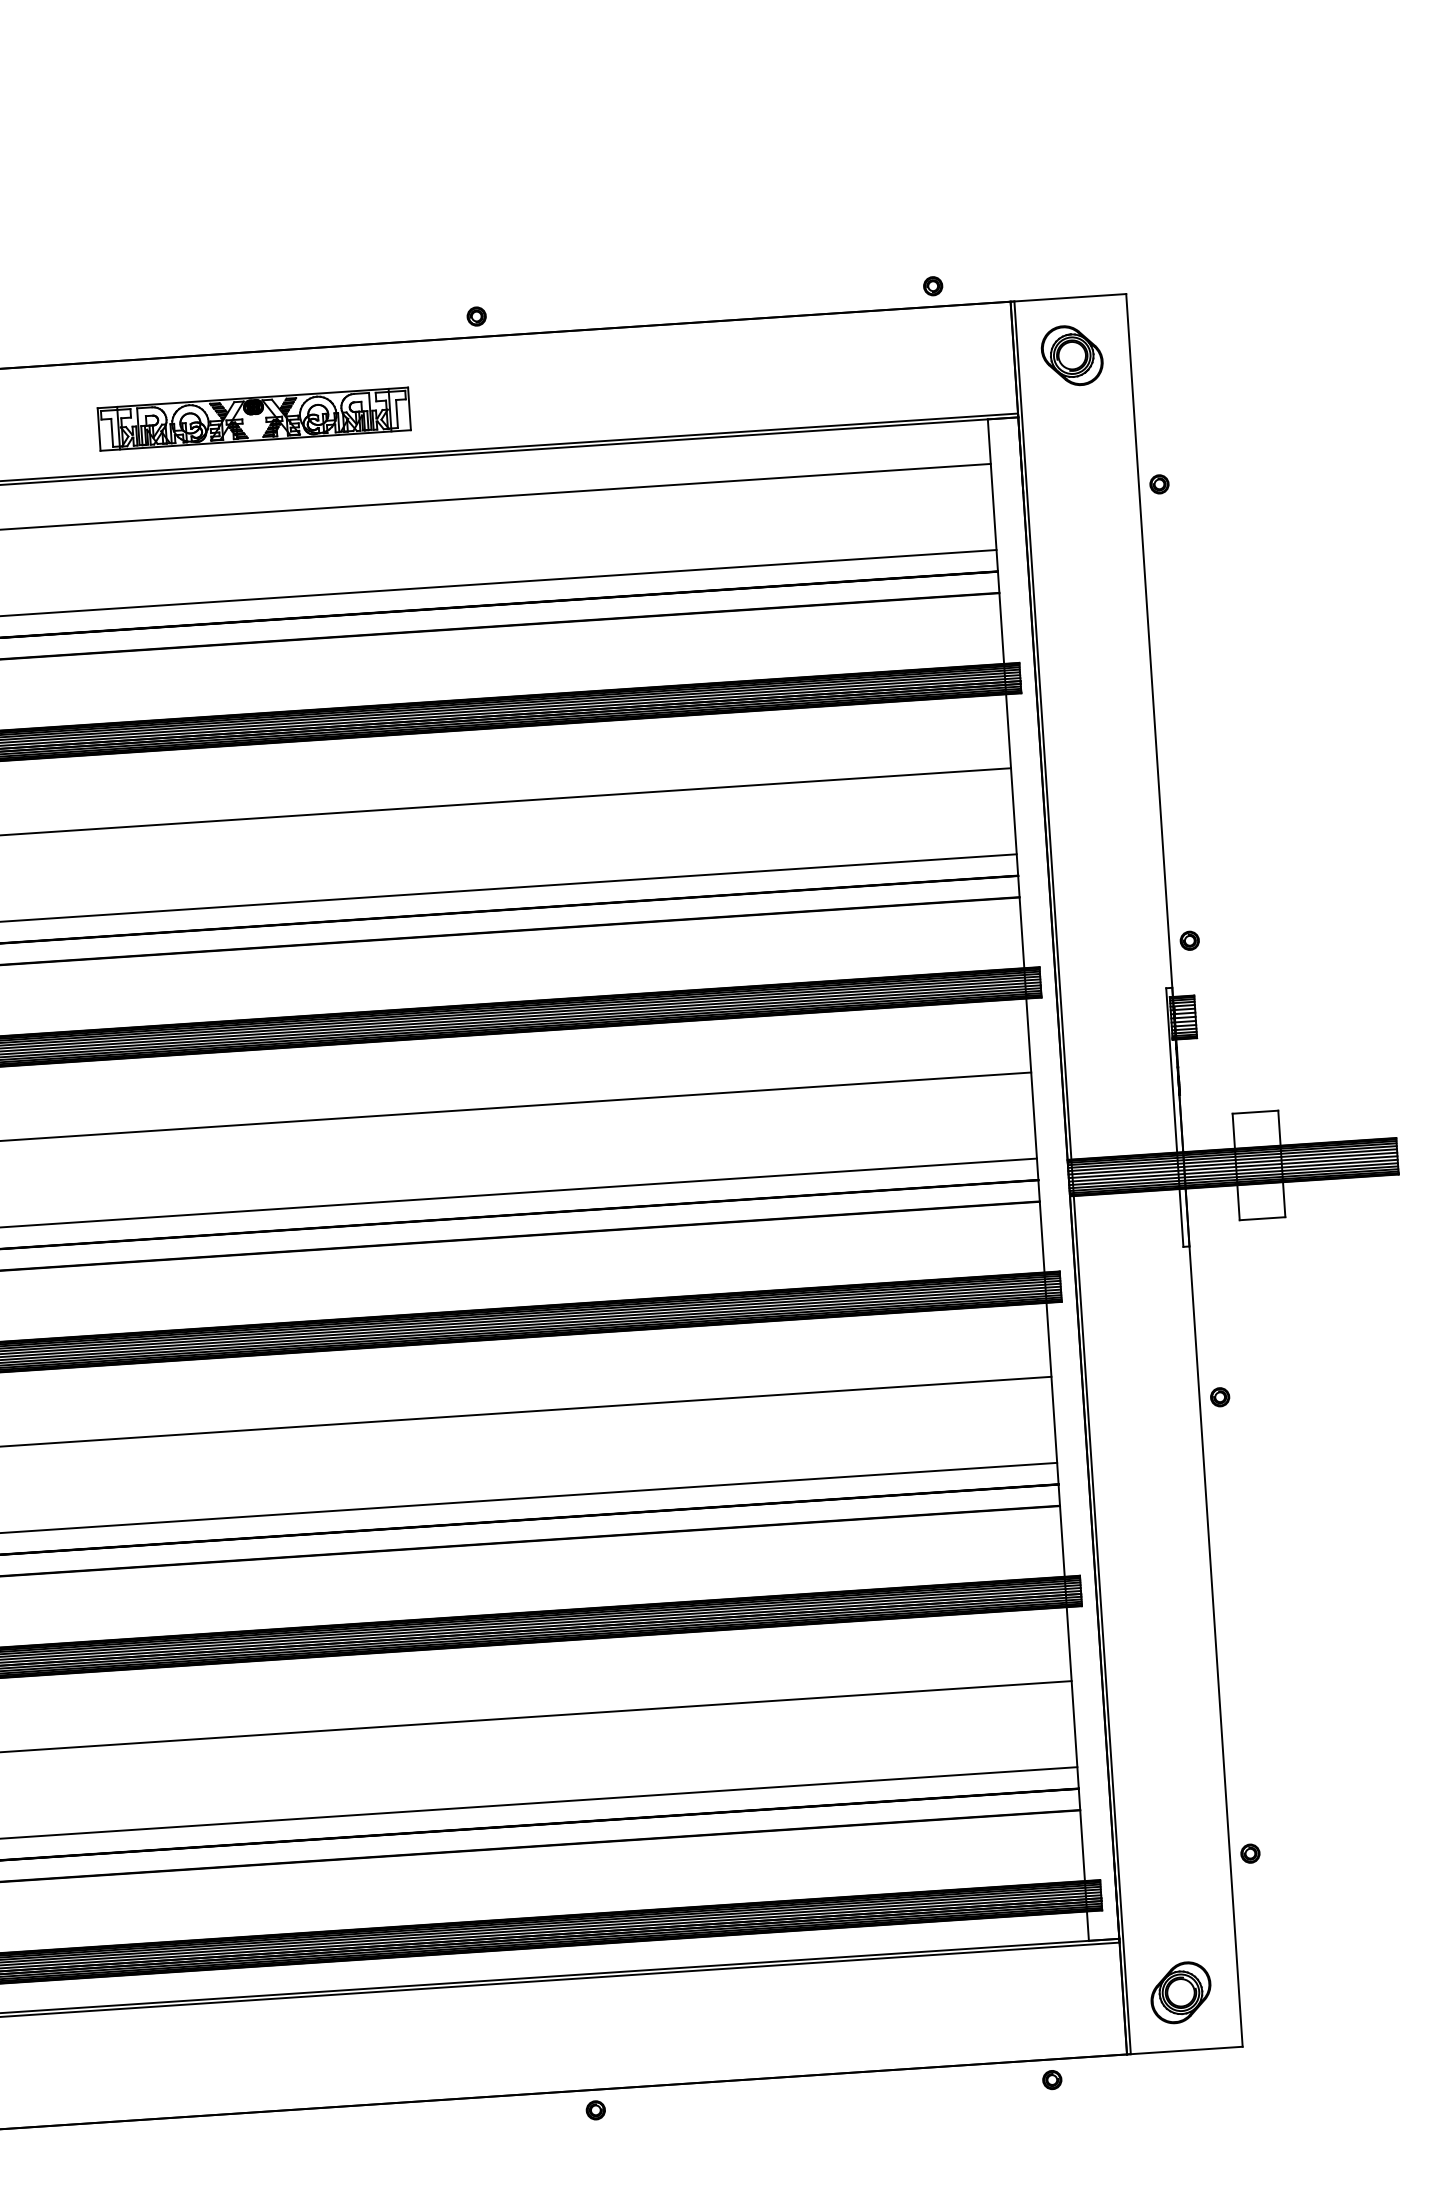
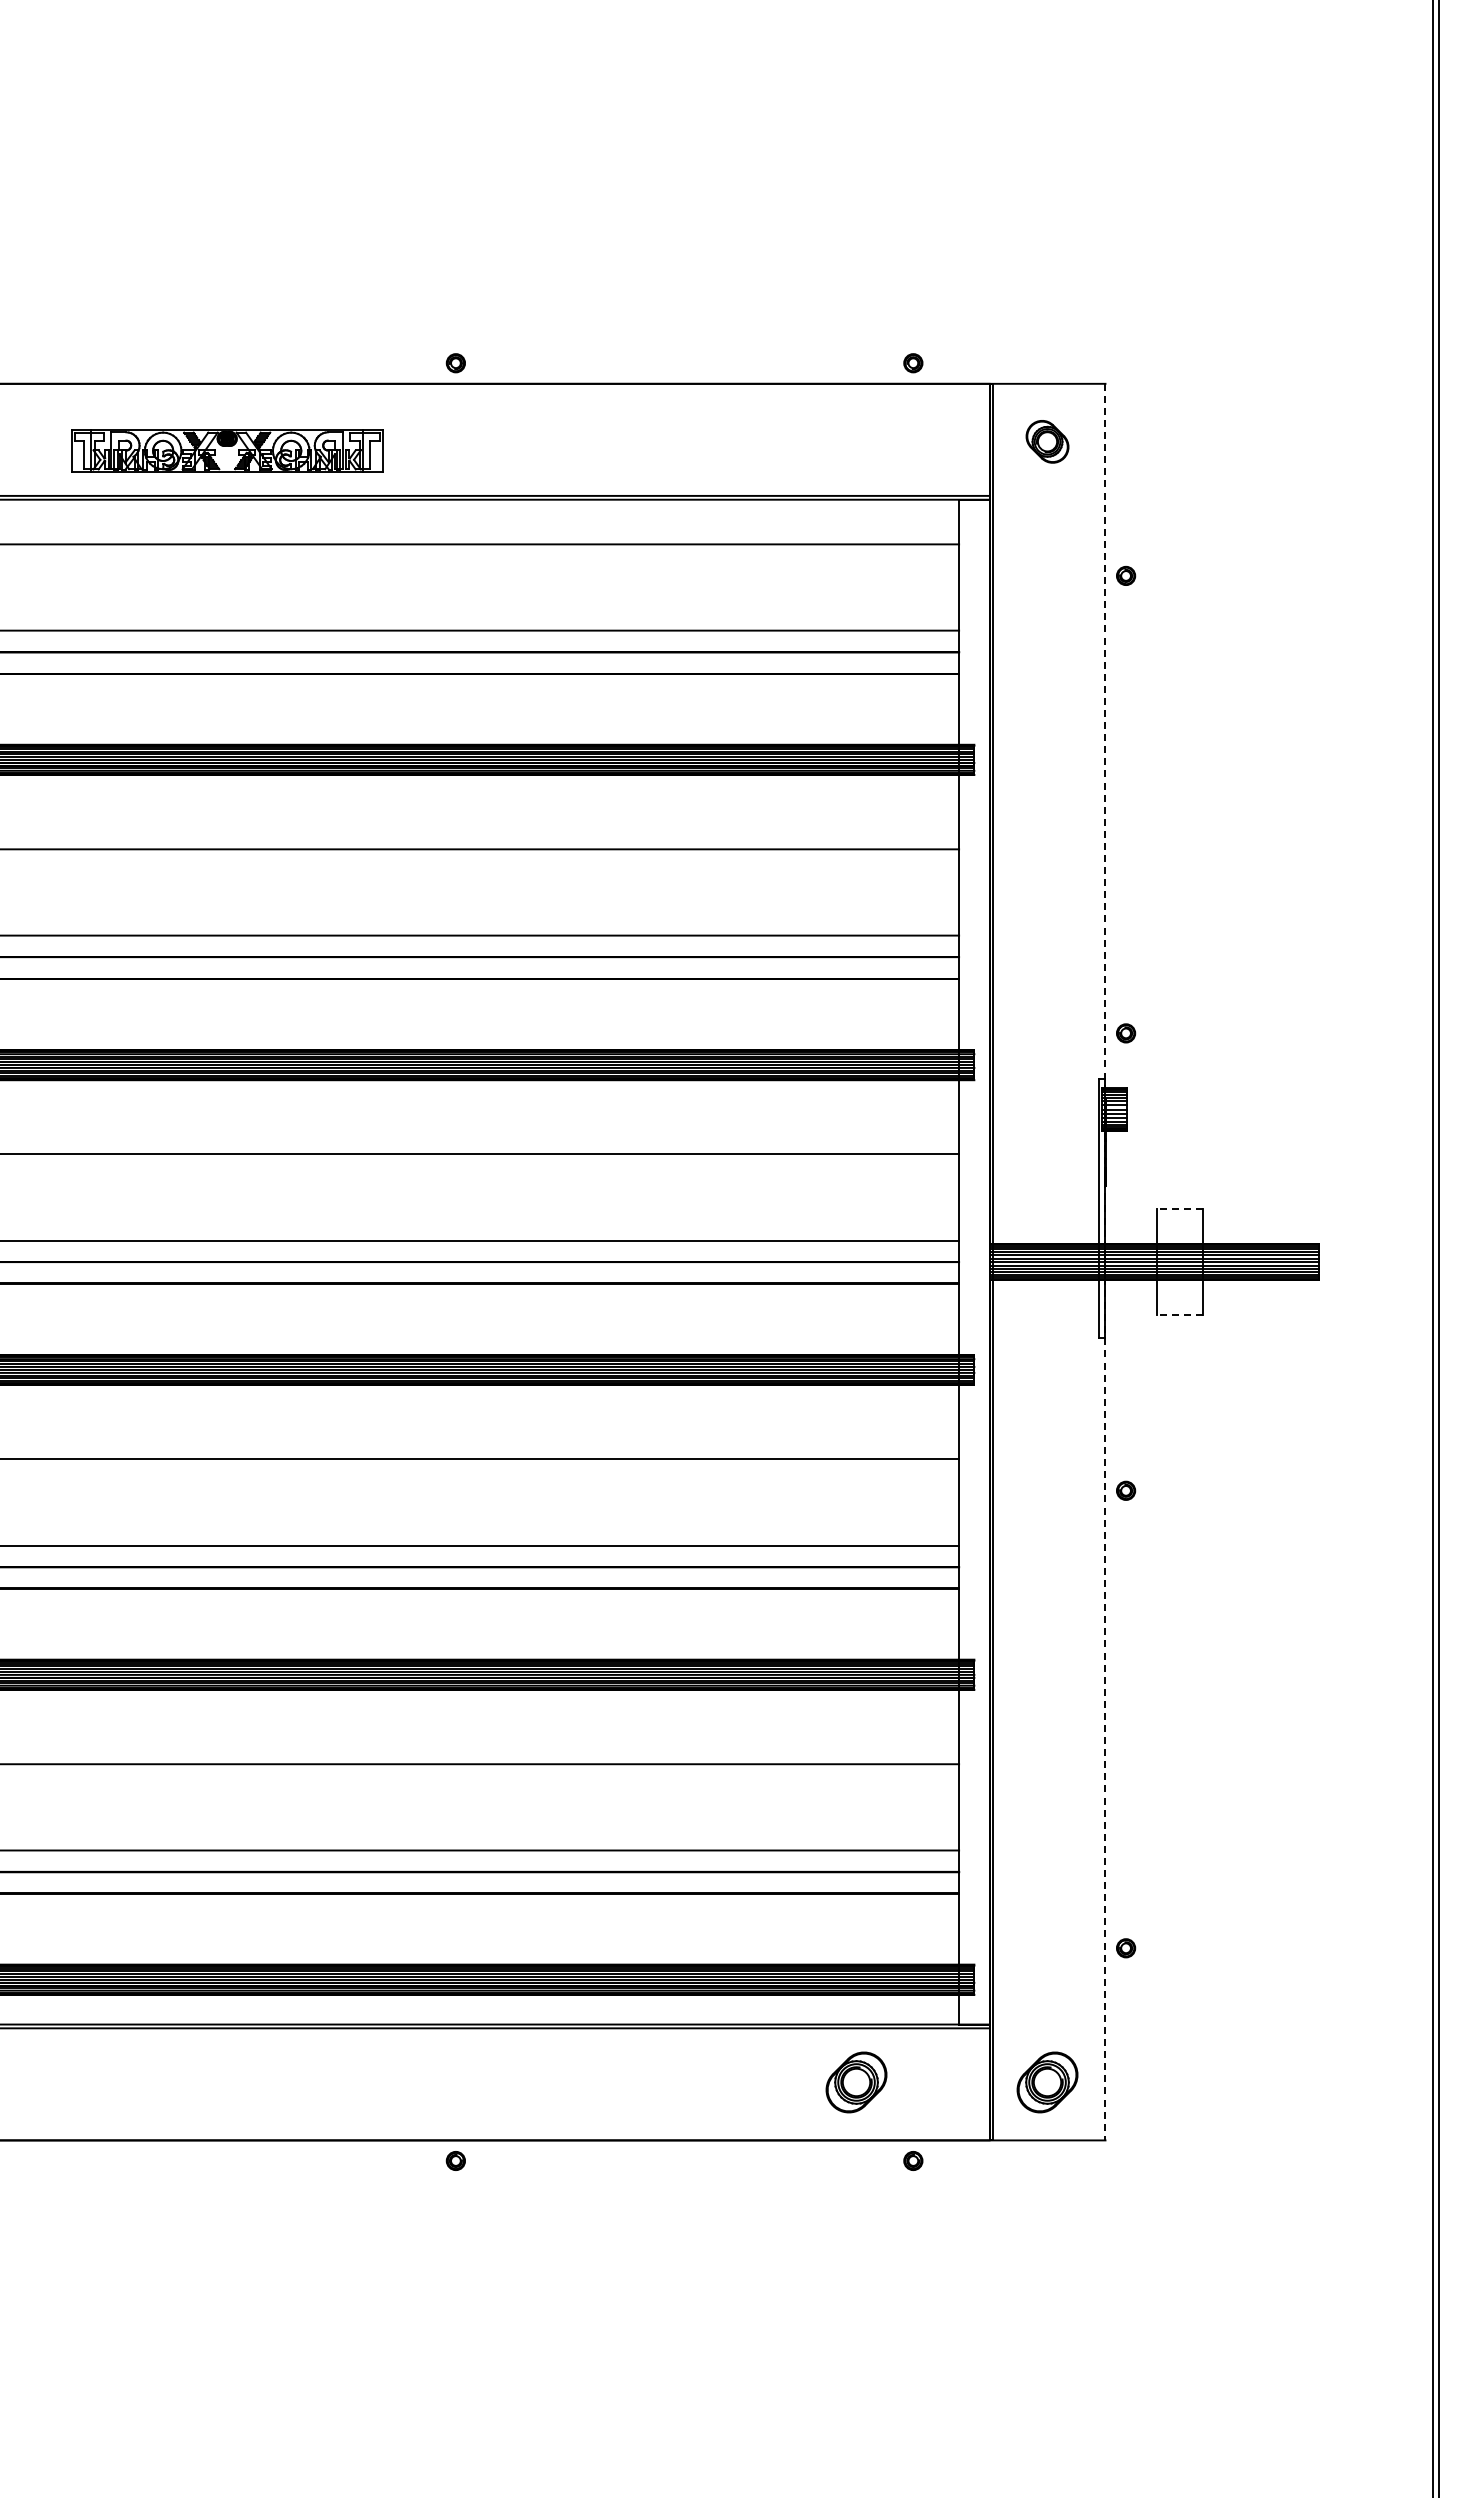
part: (1072, 355) -> (1047, 441), size x0.7
line: (1255, 1111) -> (1180, 1208), solid -> dashed
line: (1184, 1170) -> (1105, 1262), solid -> dashed
line: (1262, 1218) -> (1180, 1315), solid -> dashed
part: (990, 2005) -> (856, 2082), added

